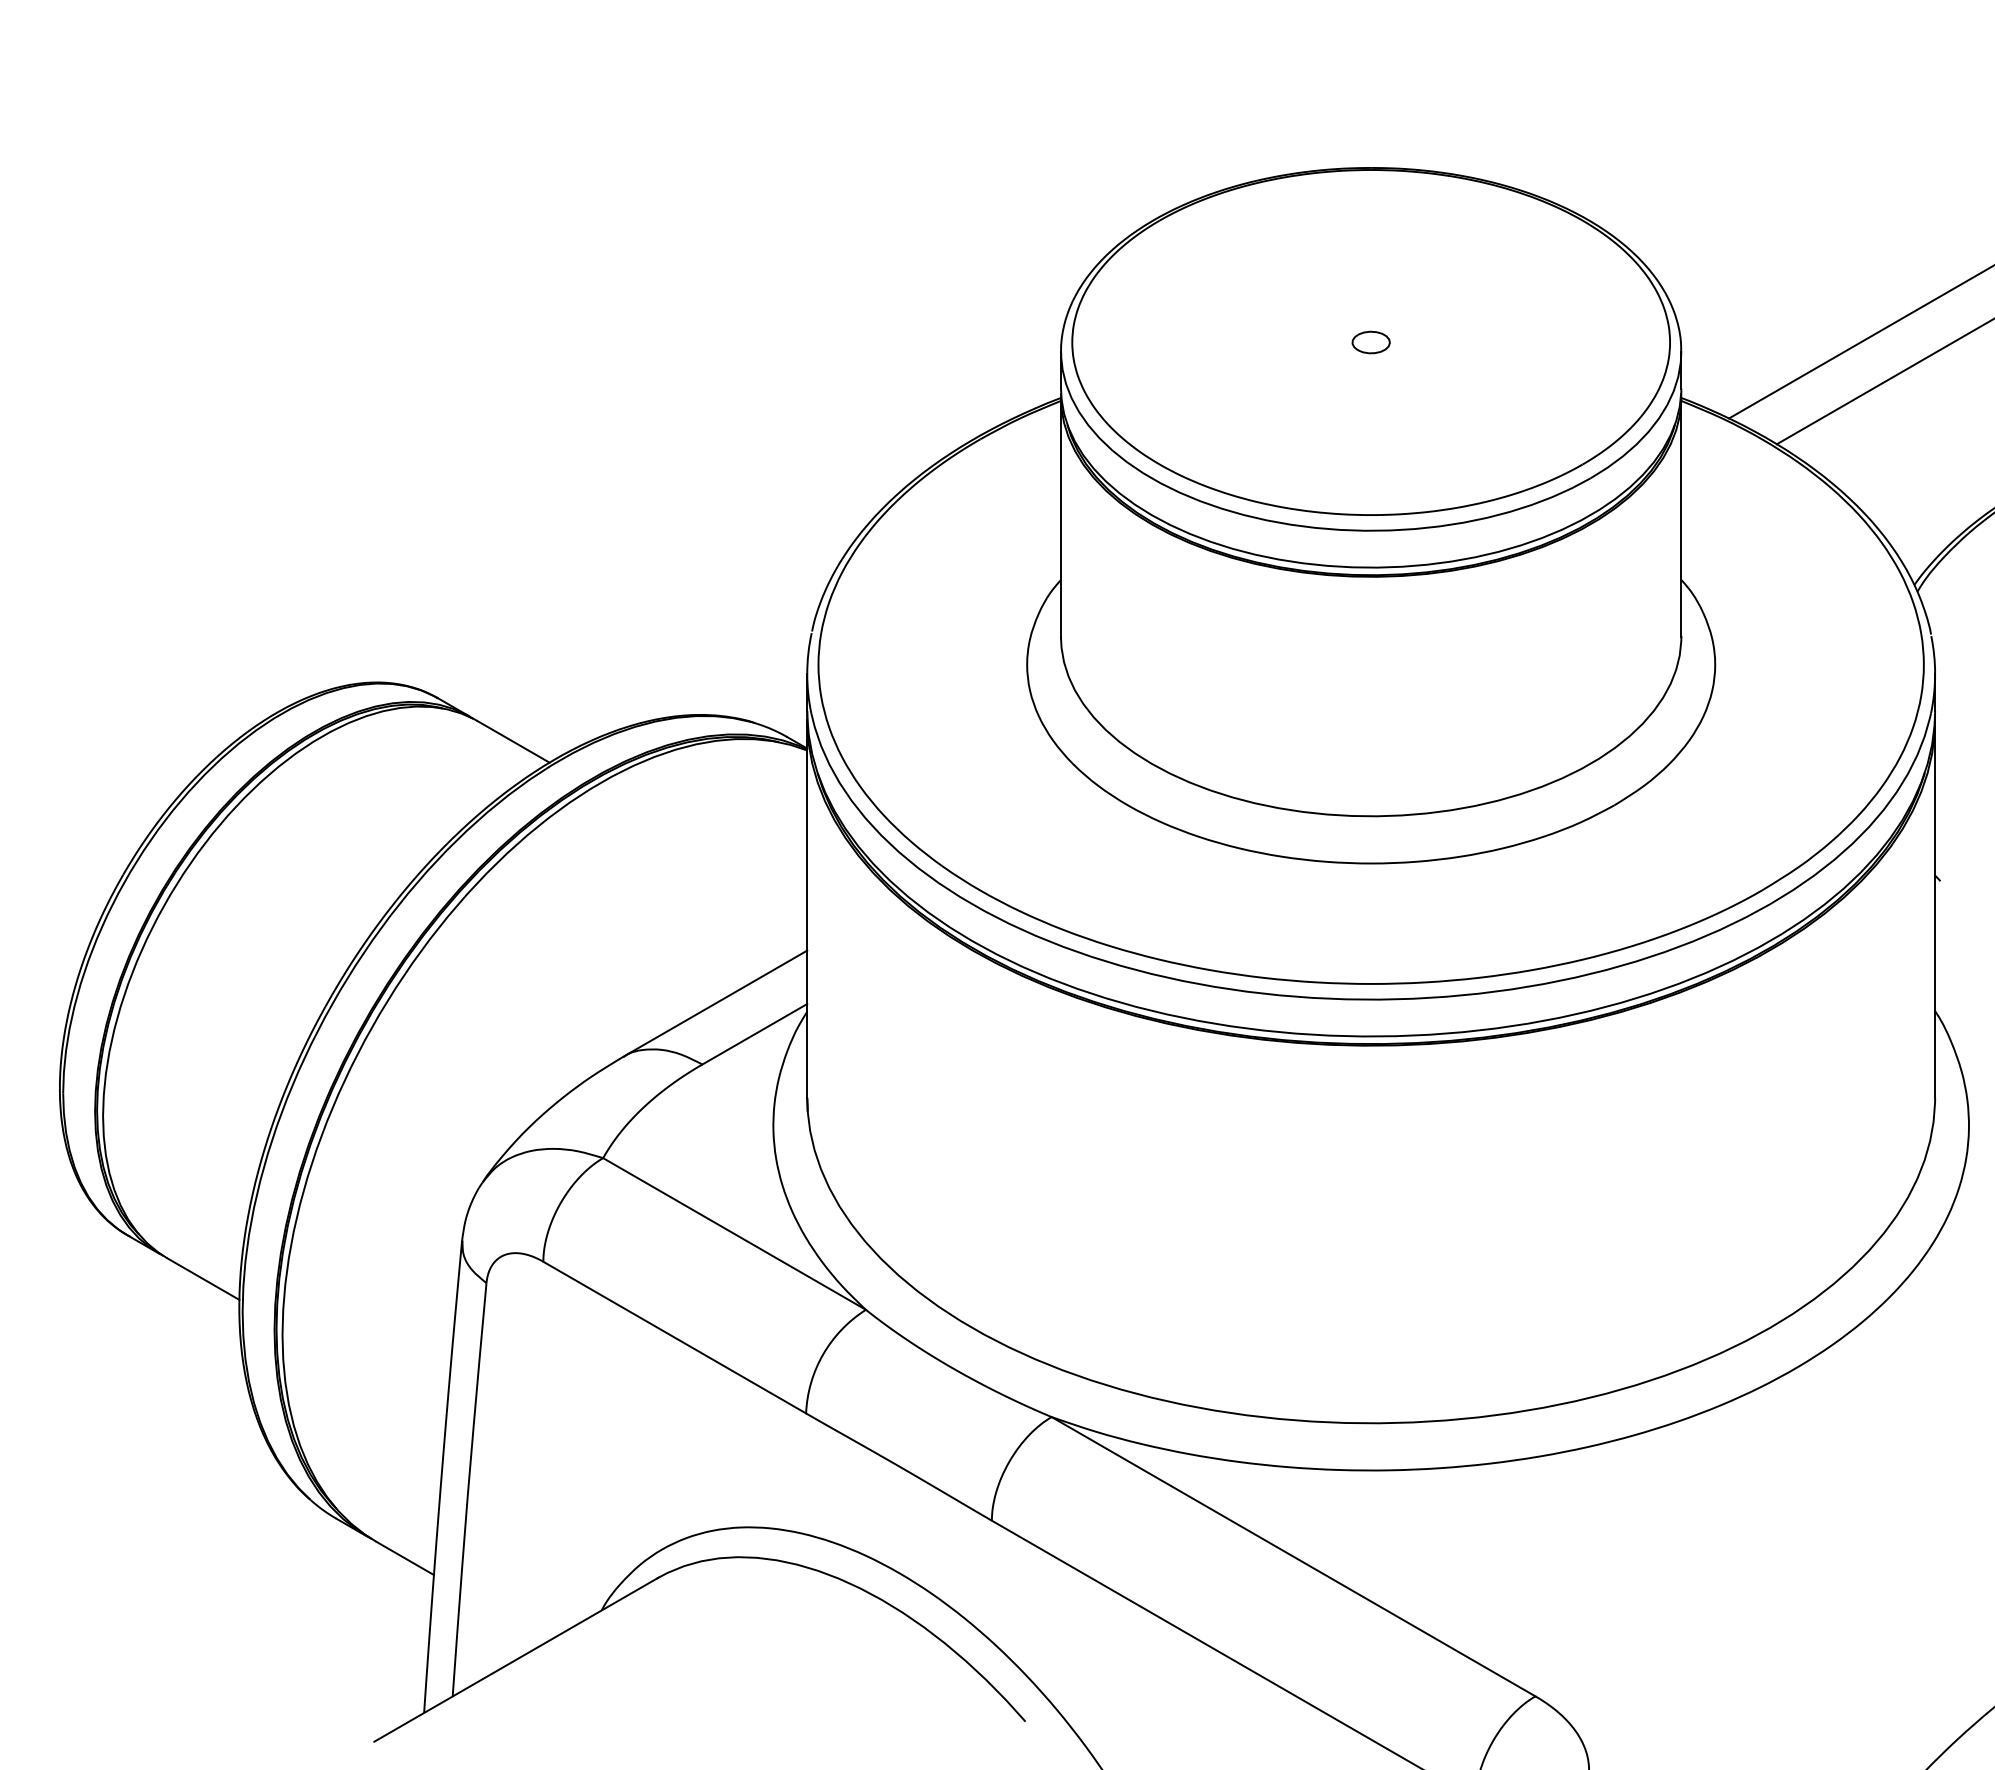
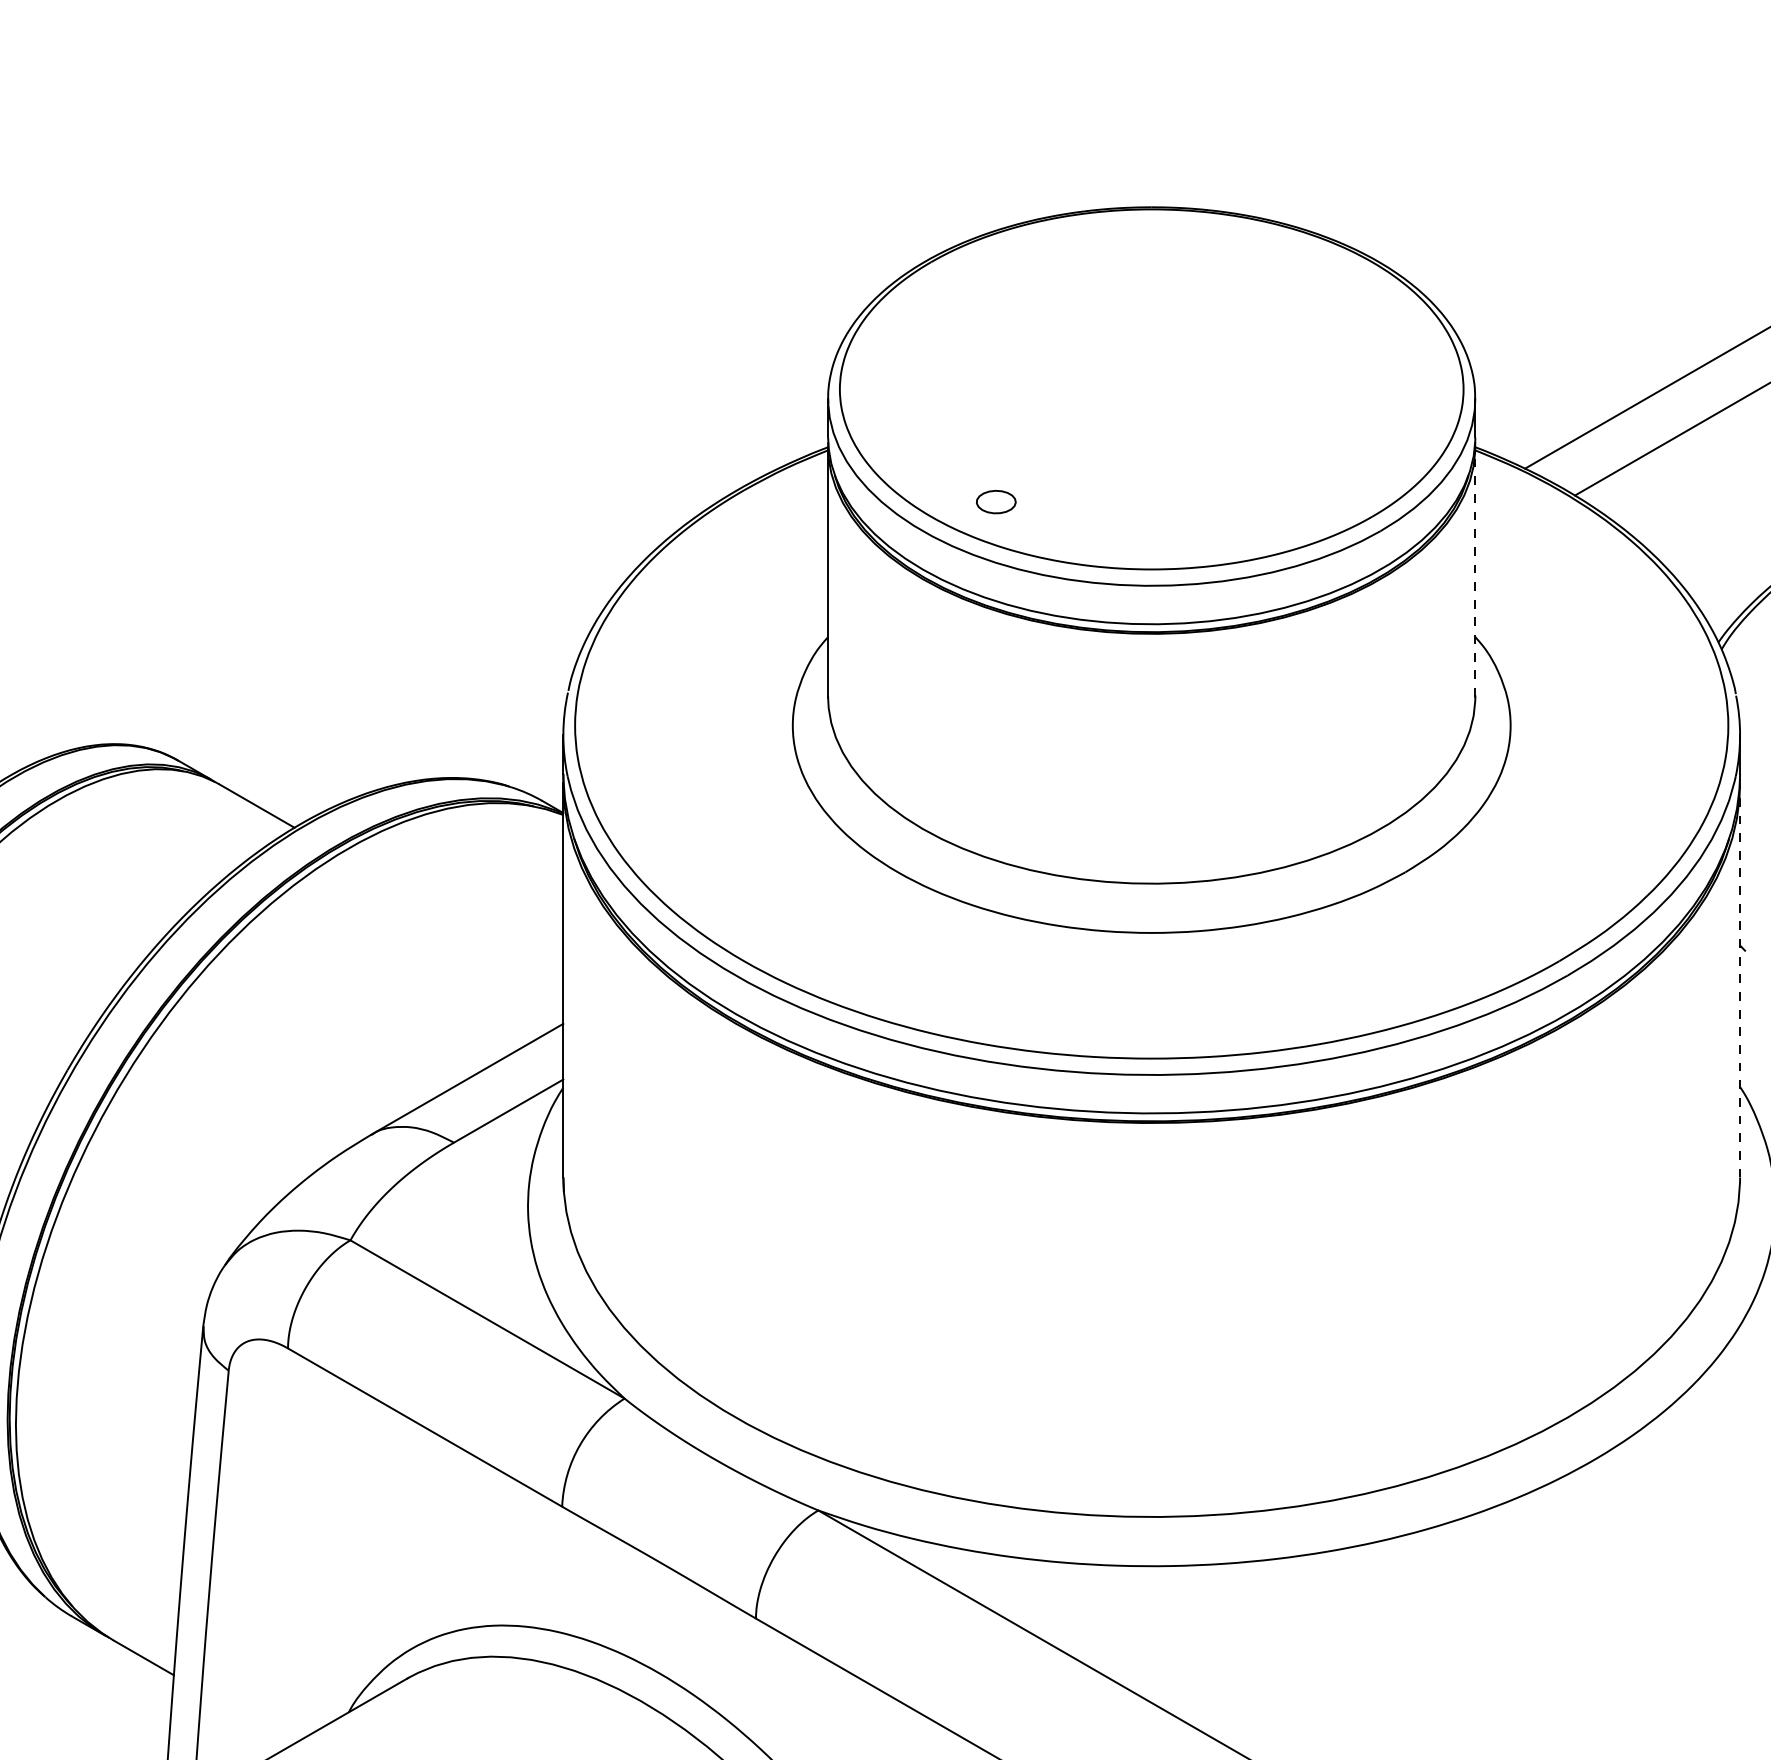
part: (1370, 342) -> (995, 502), moved
line: (1681, 517) -> (1475, 571), solid -> dashed
line: (1935, 908) -> (1740, 979), solid -> dashed

